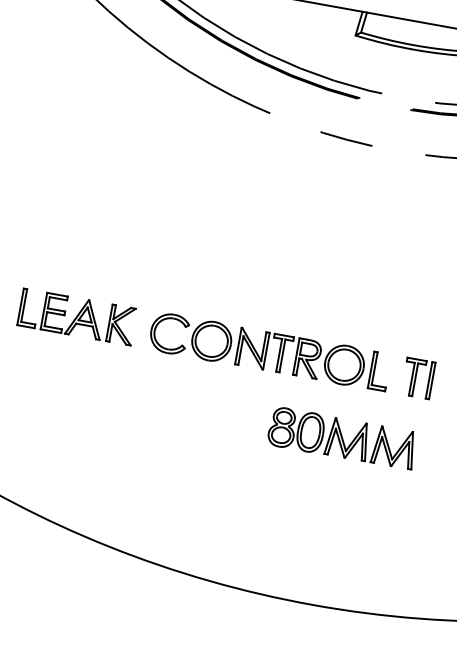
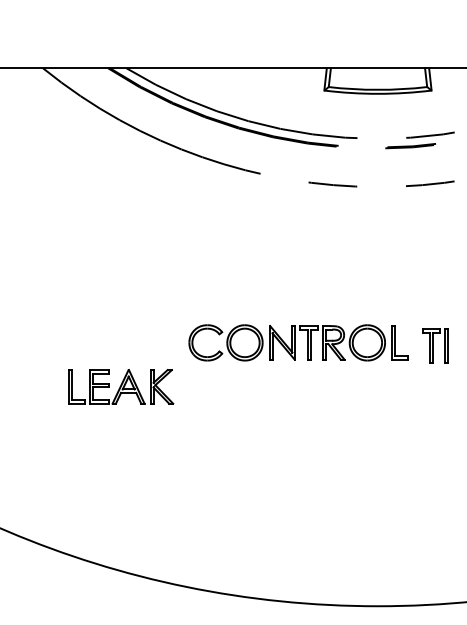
part: (269, 351) -> (298, 342), moved
part: (418, 378) -> (435, 345), moved
part: (341, 438) -> (376, 452), removed

